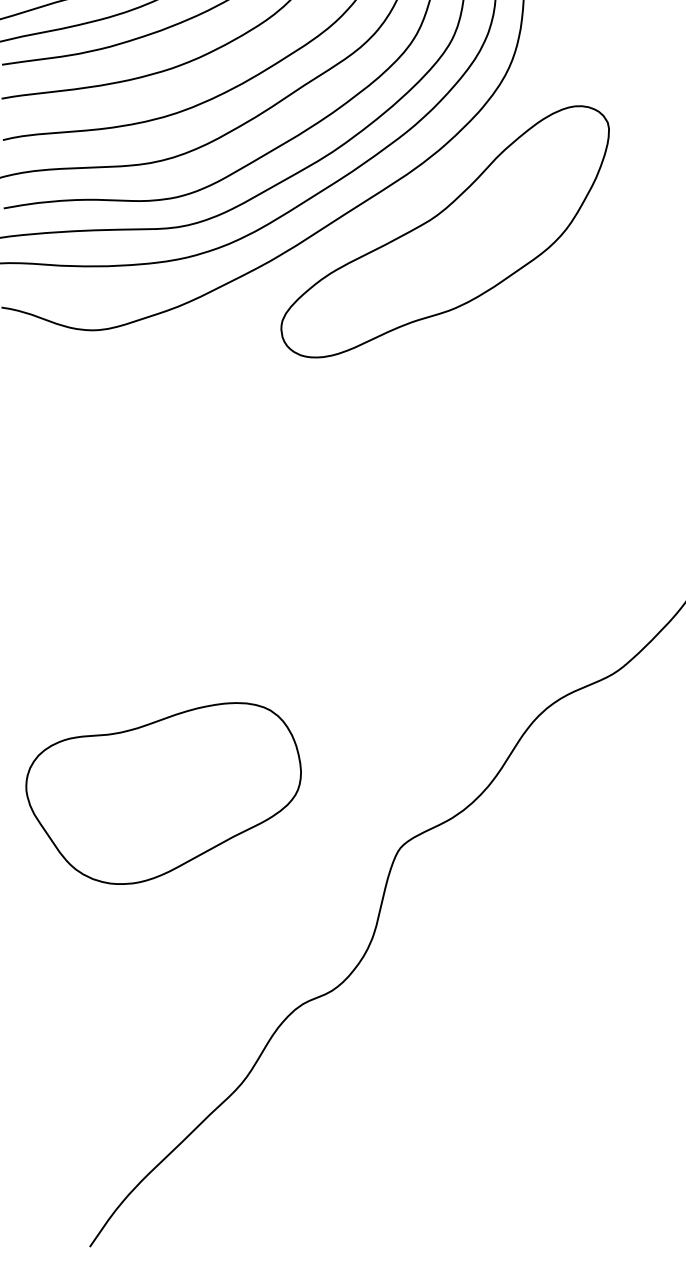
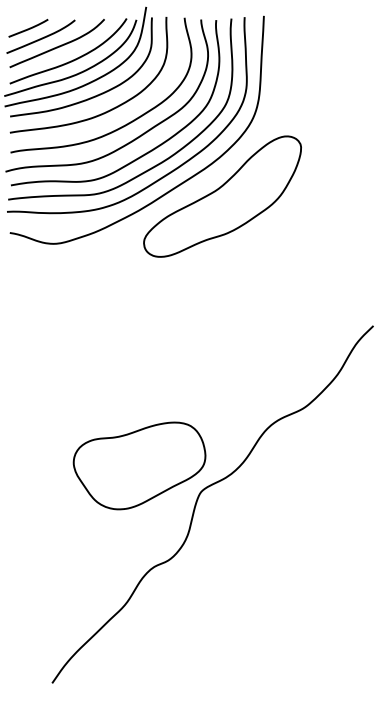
part: (163, 792) -> (139, 465), moved

